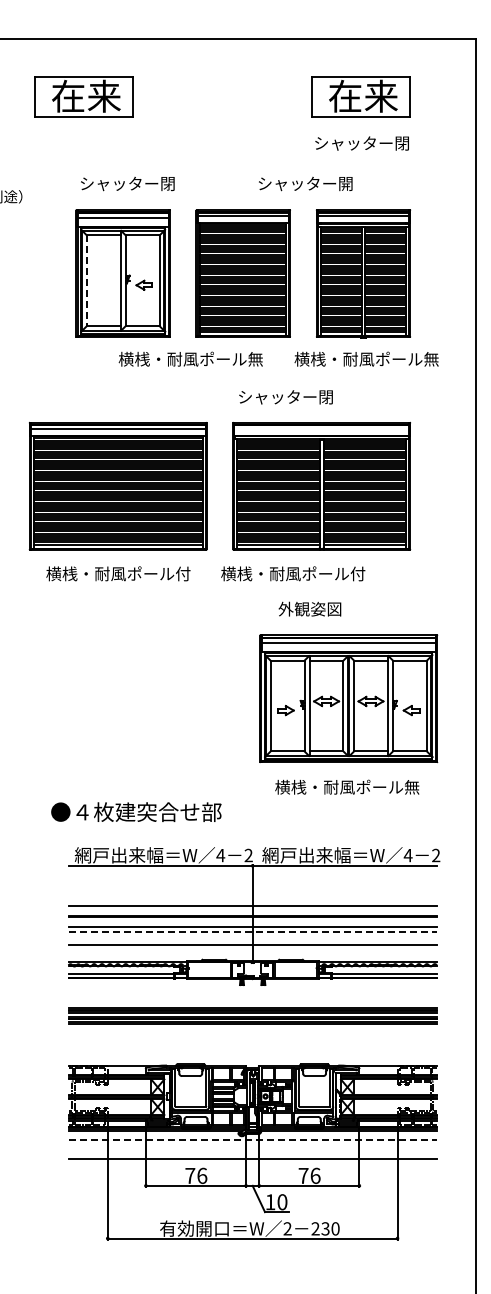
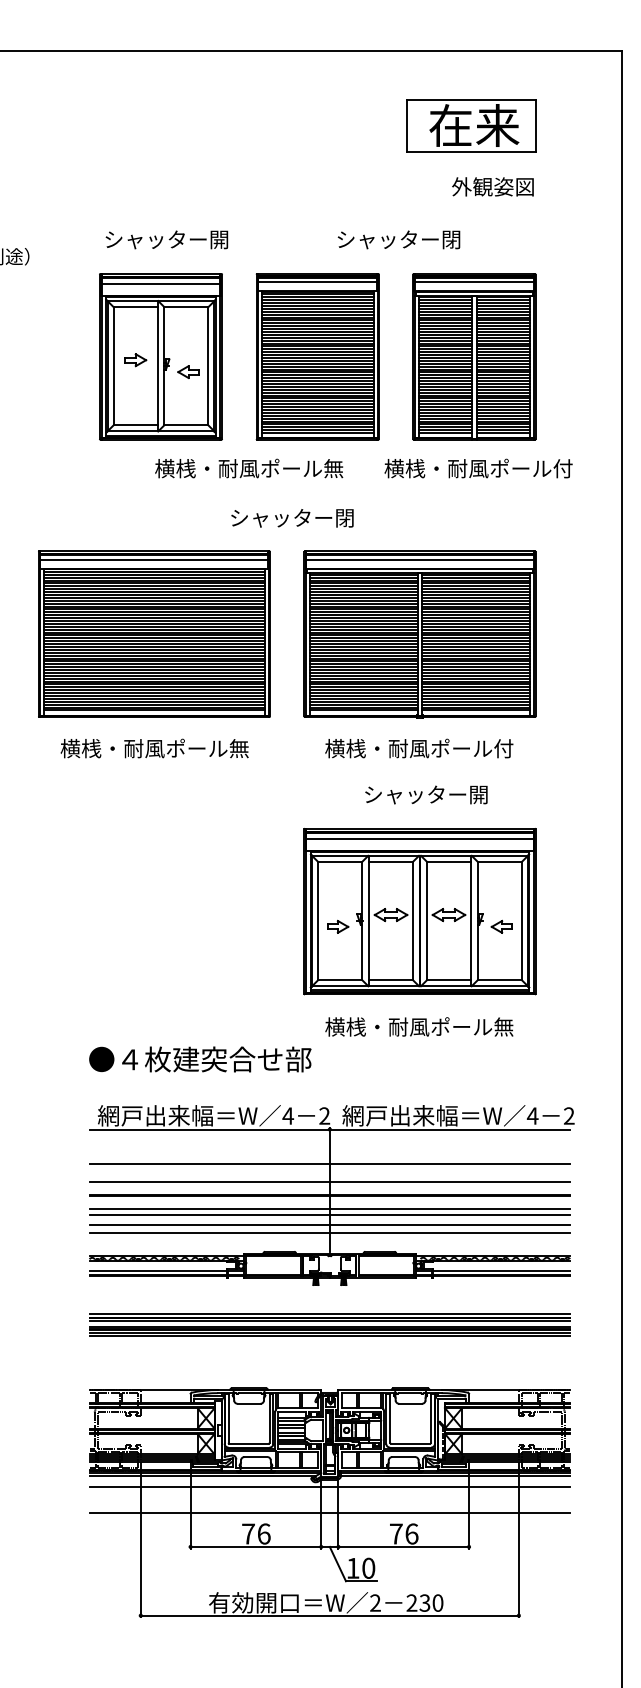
part: (83, 96) -> (109, 125), removed
text: (361, 143) -> (471, 187), シャッター閉 -> 外観姿図
text: (167, 185) -> (218, 241), シャッター閉 -> シャッター開
text: (345, 185) -> (450, 241), シャッター開 -> シャッター閉
part: (103, 275) -> (135, 359), added
line: (86, 281) -> (113, 367), dashed -> solid
text: (431, 359) -> (563, 468), 横桟・耐風ポール無 -> 横桟・耐風ポール付
text: (285, 397) -> (291, 518), moved
line: (321, 429) -> (419, 560), added
text: (183, 573) -> (239, 748), 横桟・耐風ポール付 -> 横桟・耐風ポール無
text: (293, 573) -> (419, 748), moved
text: (325, 608) -> (424, 793), 外観姿図 -> シャッター開
part: (348, 698) -> (419, 911), moved
text: (347, 786) -> (419, 1025), moved
text: (136, 811) -> (200, 1058), moved
line: (252, 892) -> (329, 1164), added
line: (253, 931) -> (330, 1215), dashed -> solid
line: (252, 938) -> (329, 1224), added
line: (253, 1139) -> (330, 1486), dashed -> solid

